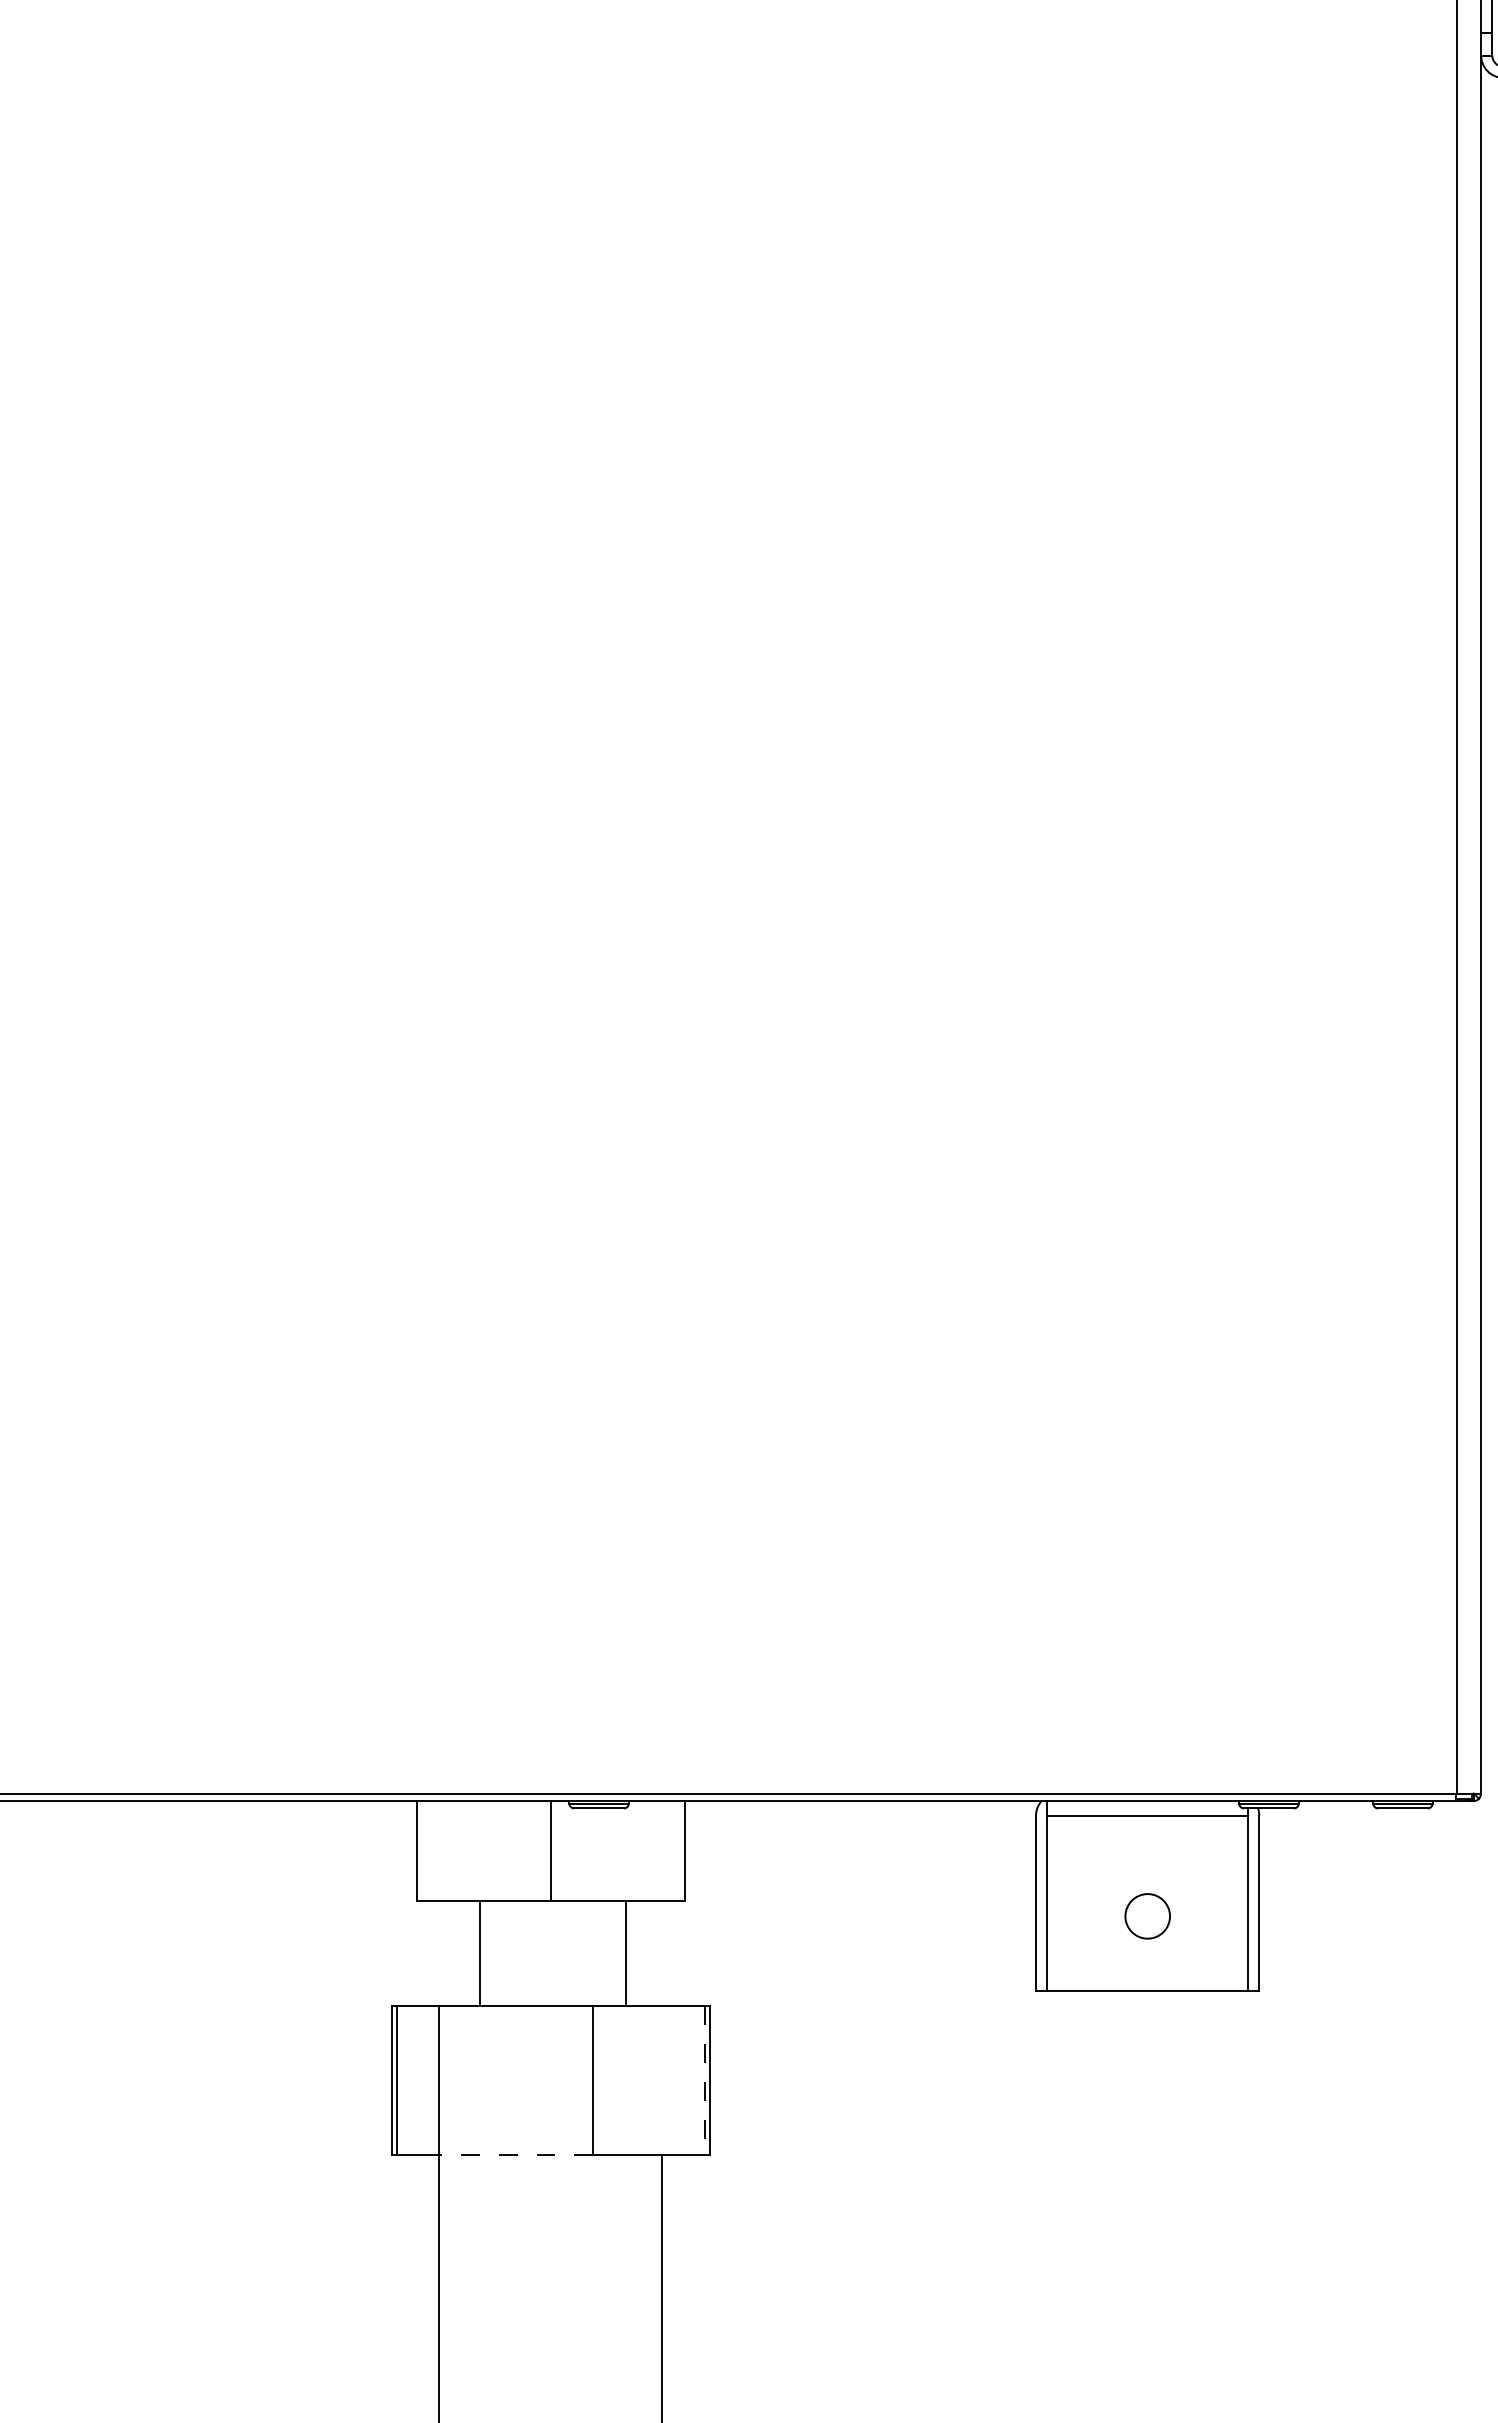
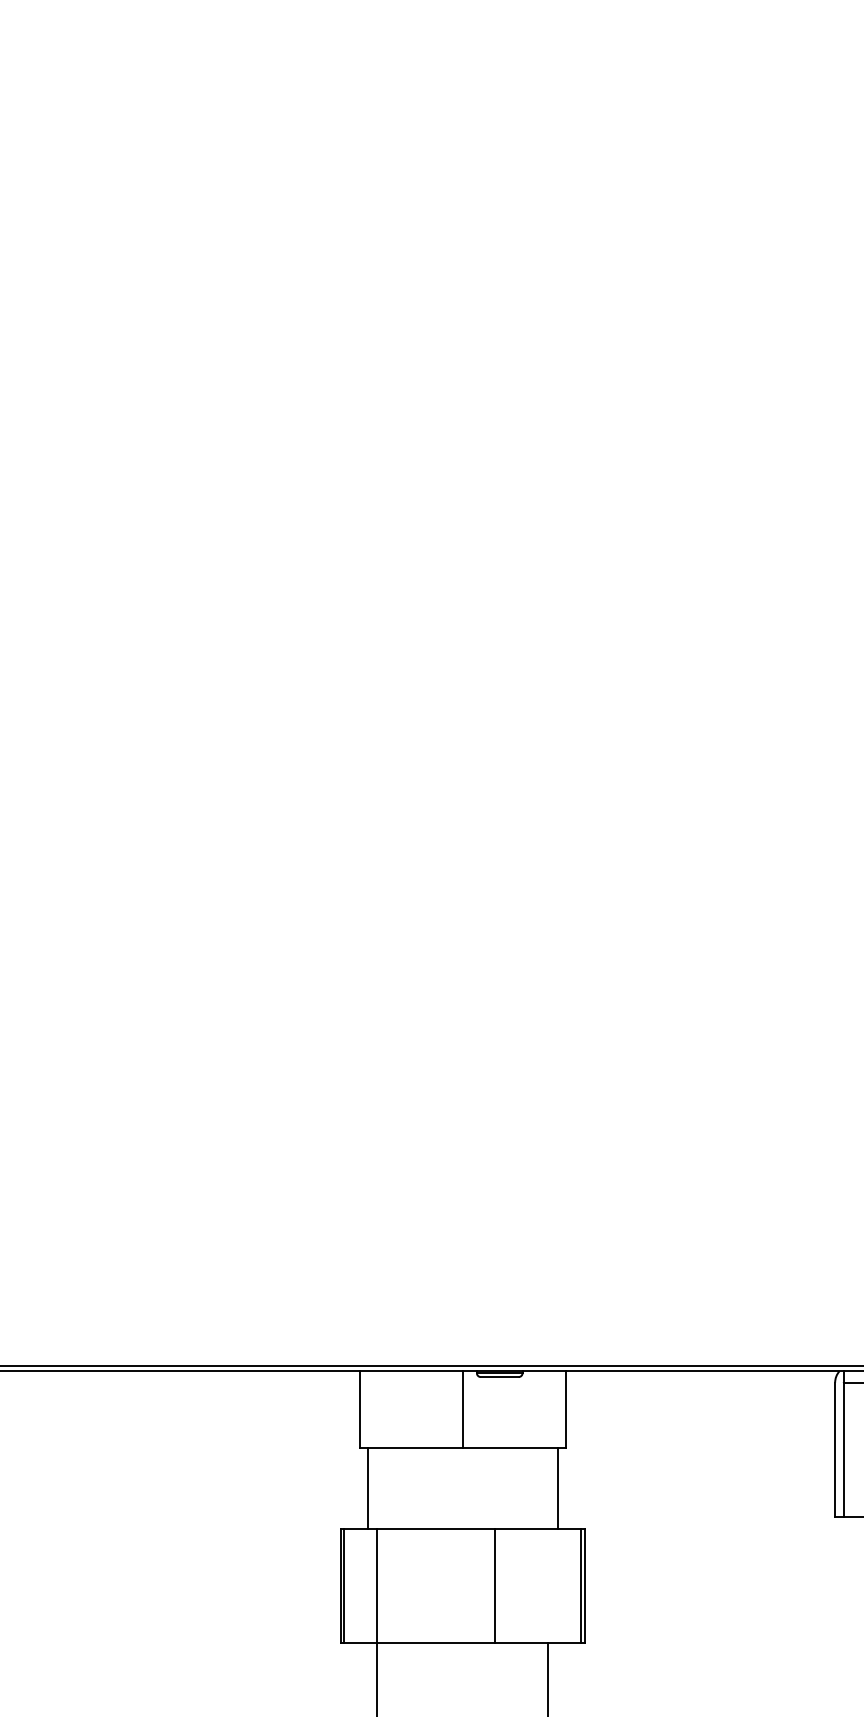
line: (480, 1953) -> (367, 1488), moved
line: (625, 1953) -> (557, 1488), moved
line: (704, 2081) -> (580, 1586), dashed -> solid
line: (516, 2155) -> (436, 1643), dashed -> solid

